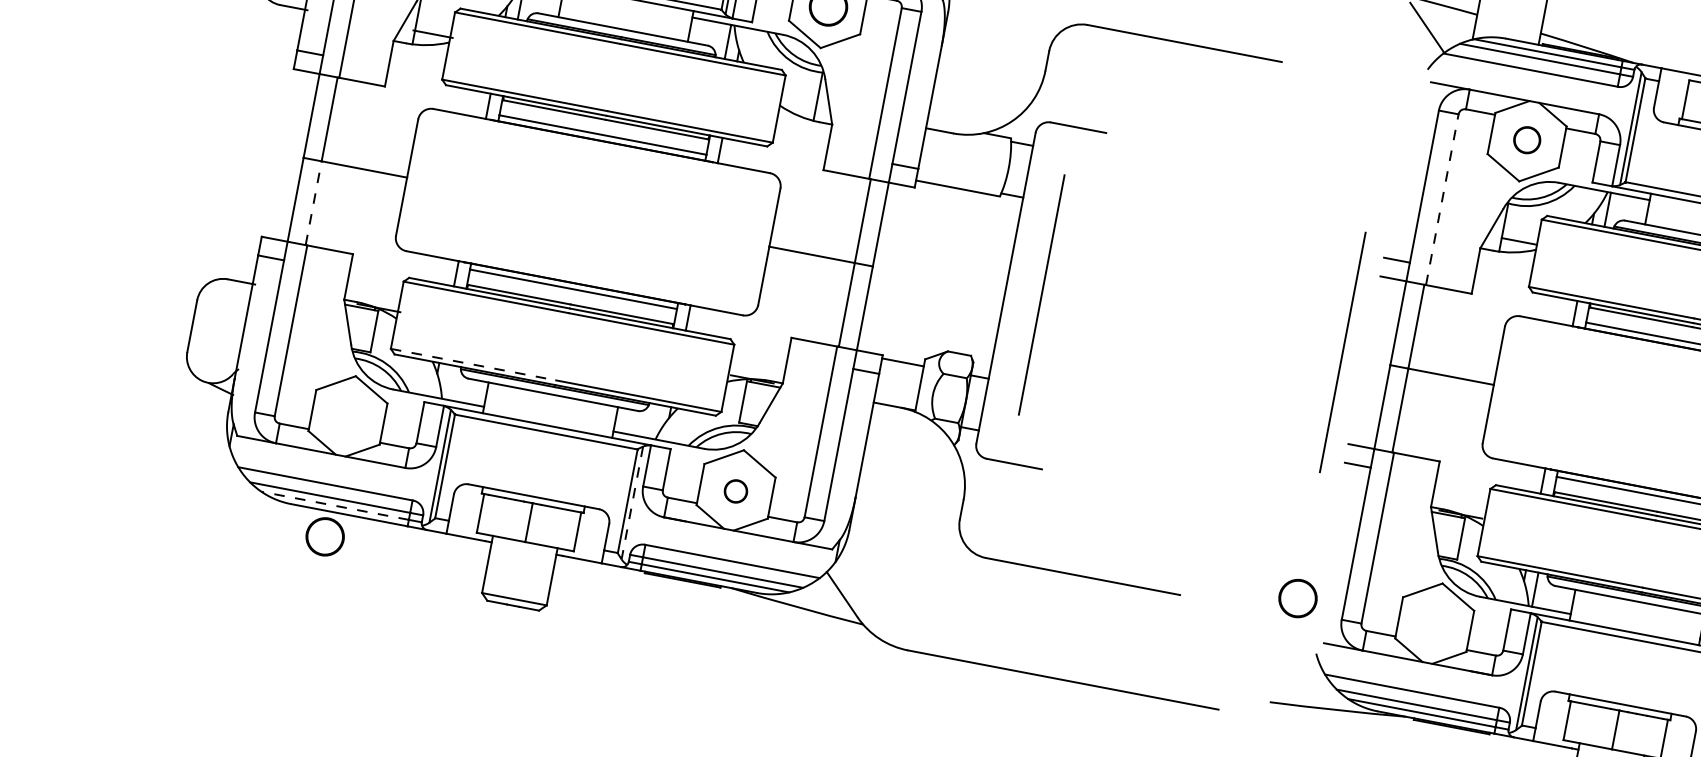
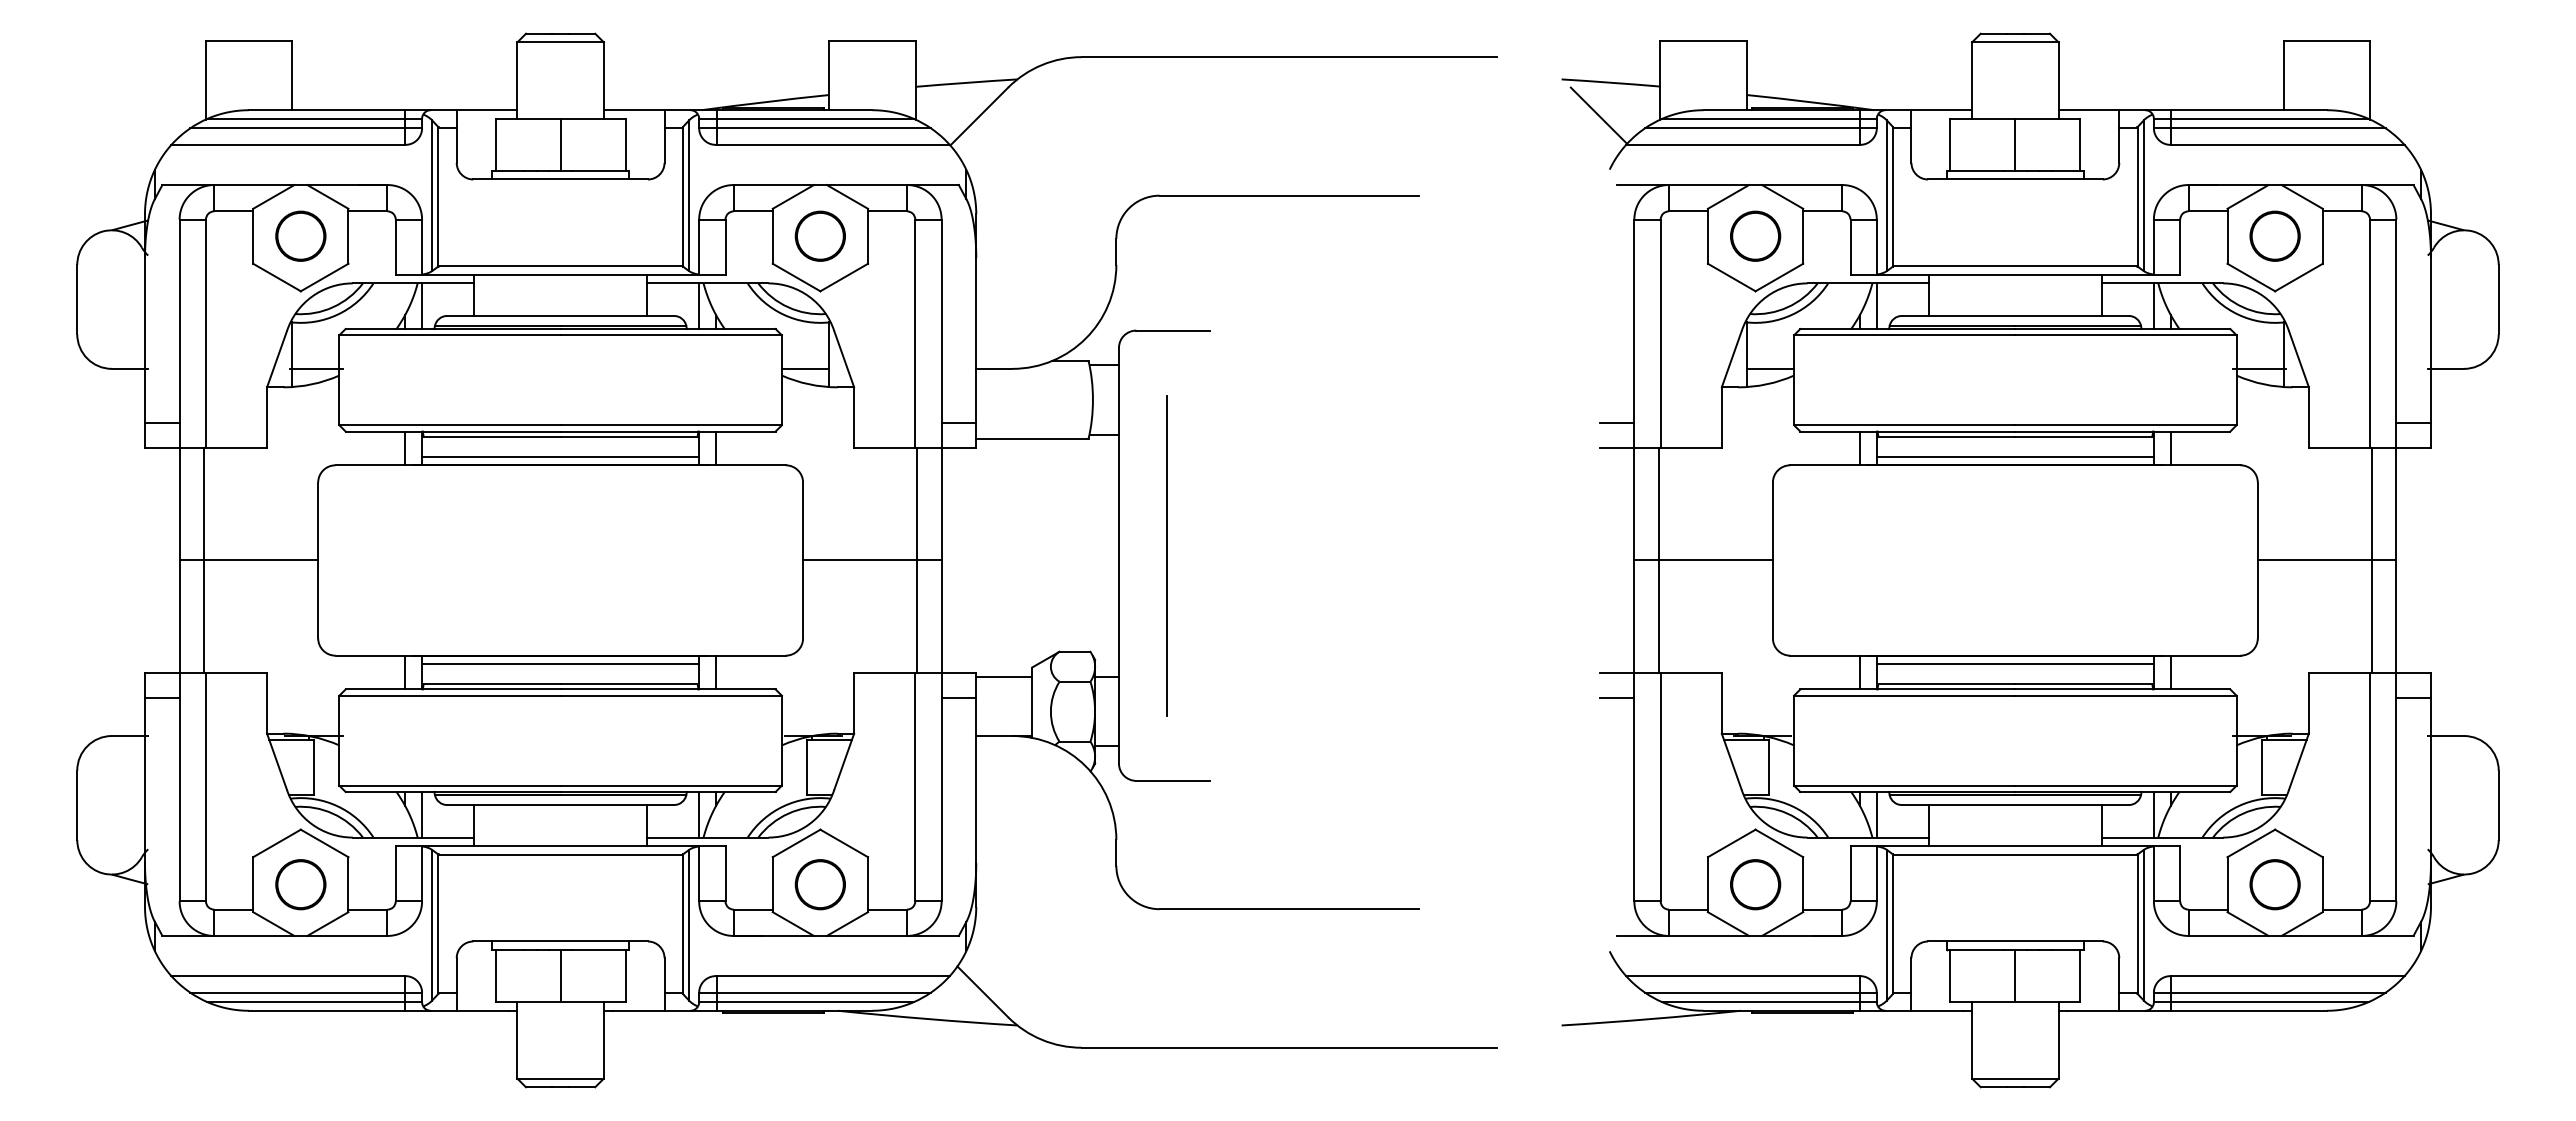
line: (798, 103) -> (805, 368), added
part: (1527, 139) -> (1755, 235), size x1.43
line: (1442, 199) -> (1660, 333), dashed -> solid
line: (313, 203) -> (203, 616), dashed -> solid
line: (1342, 352) -> (1569, 555), removed
line: (473, 364) -> (450, 785), dashed -> solid
line: (448, 382) -> (422, 814), added
line: (655, 421) -> (699, 814), added
part: (735, 491) -> (819, 884), size x1.67
line: (632, 503) -> (689, 925), dashed -> solid
line: (335, 506) -> (306, 1002), dashed -> solid
part: (324, 536) -> (300, 884), moved
part: (1297, 598) -> (1755, 884), moved

